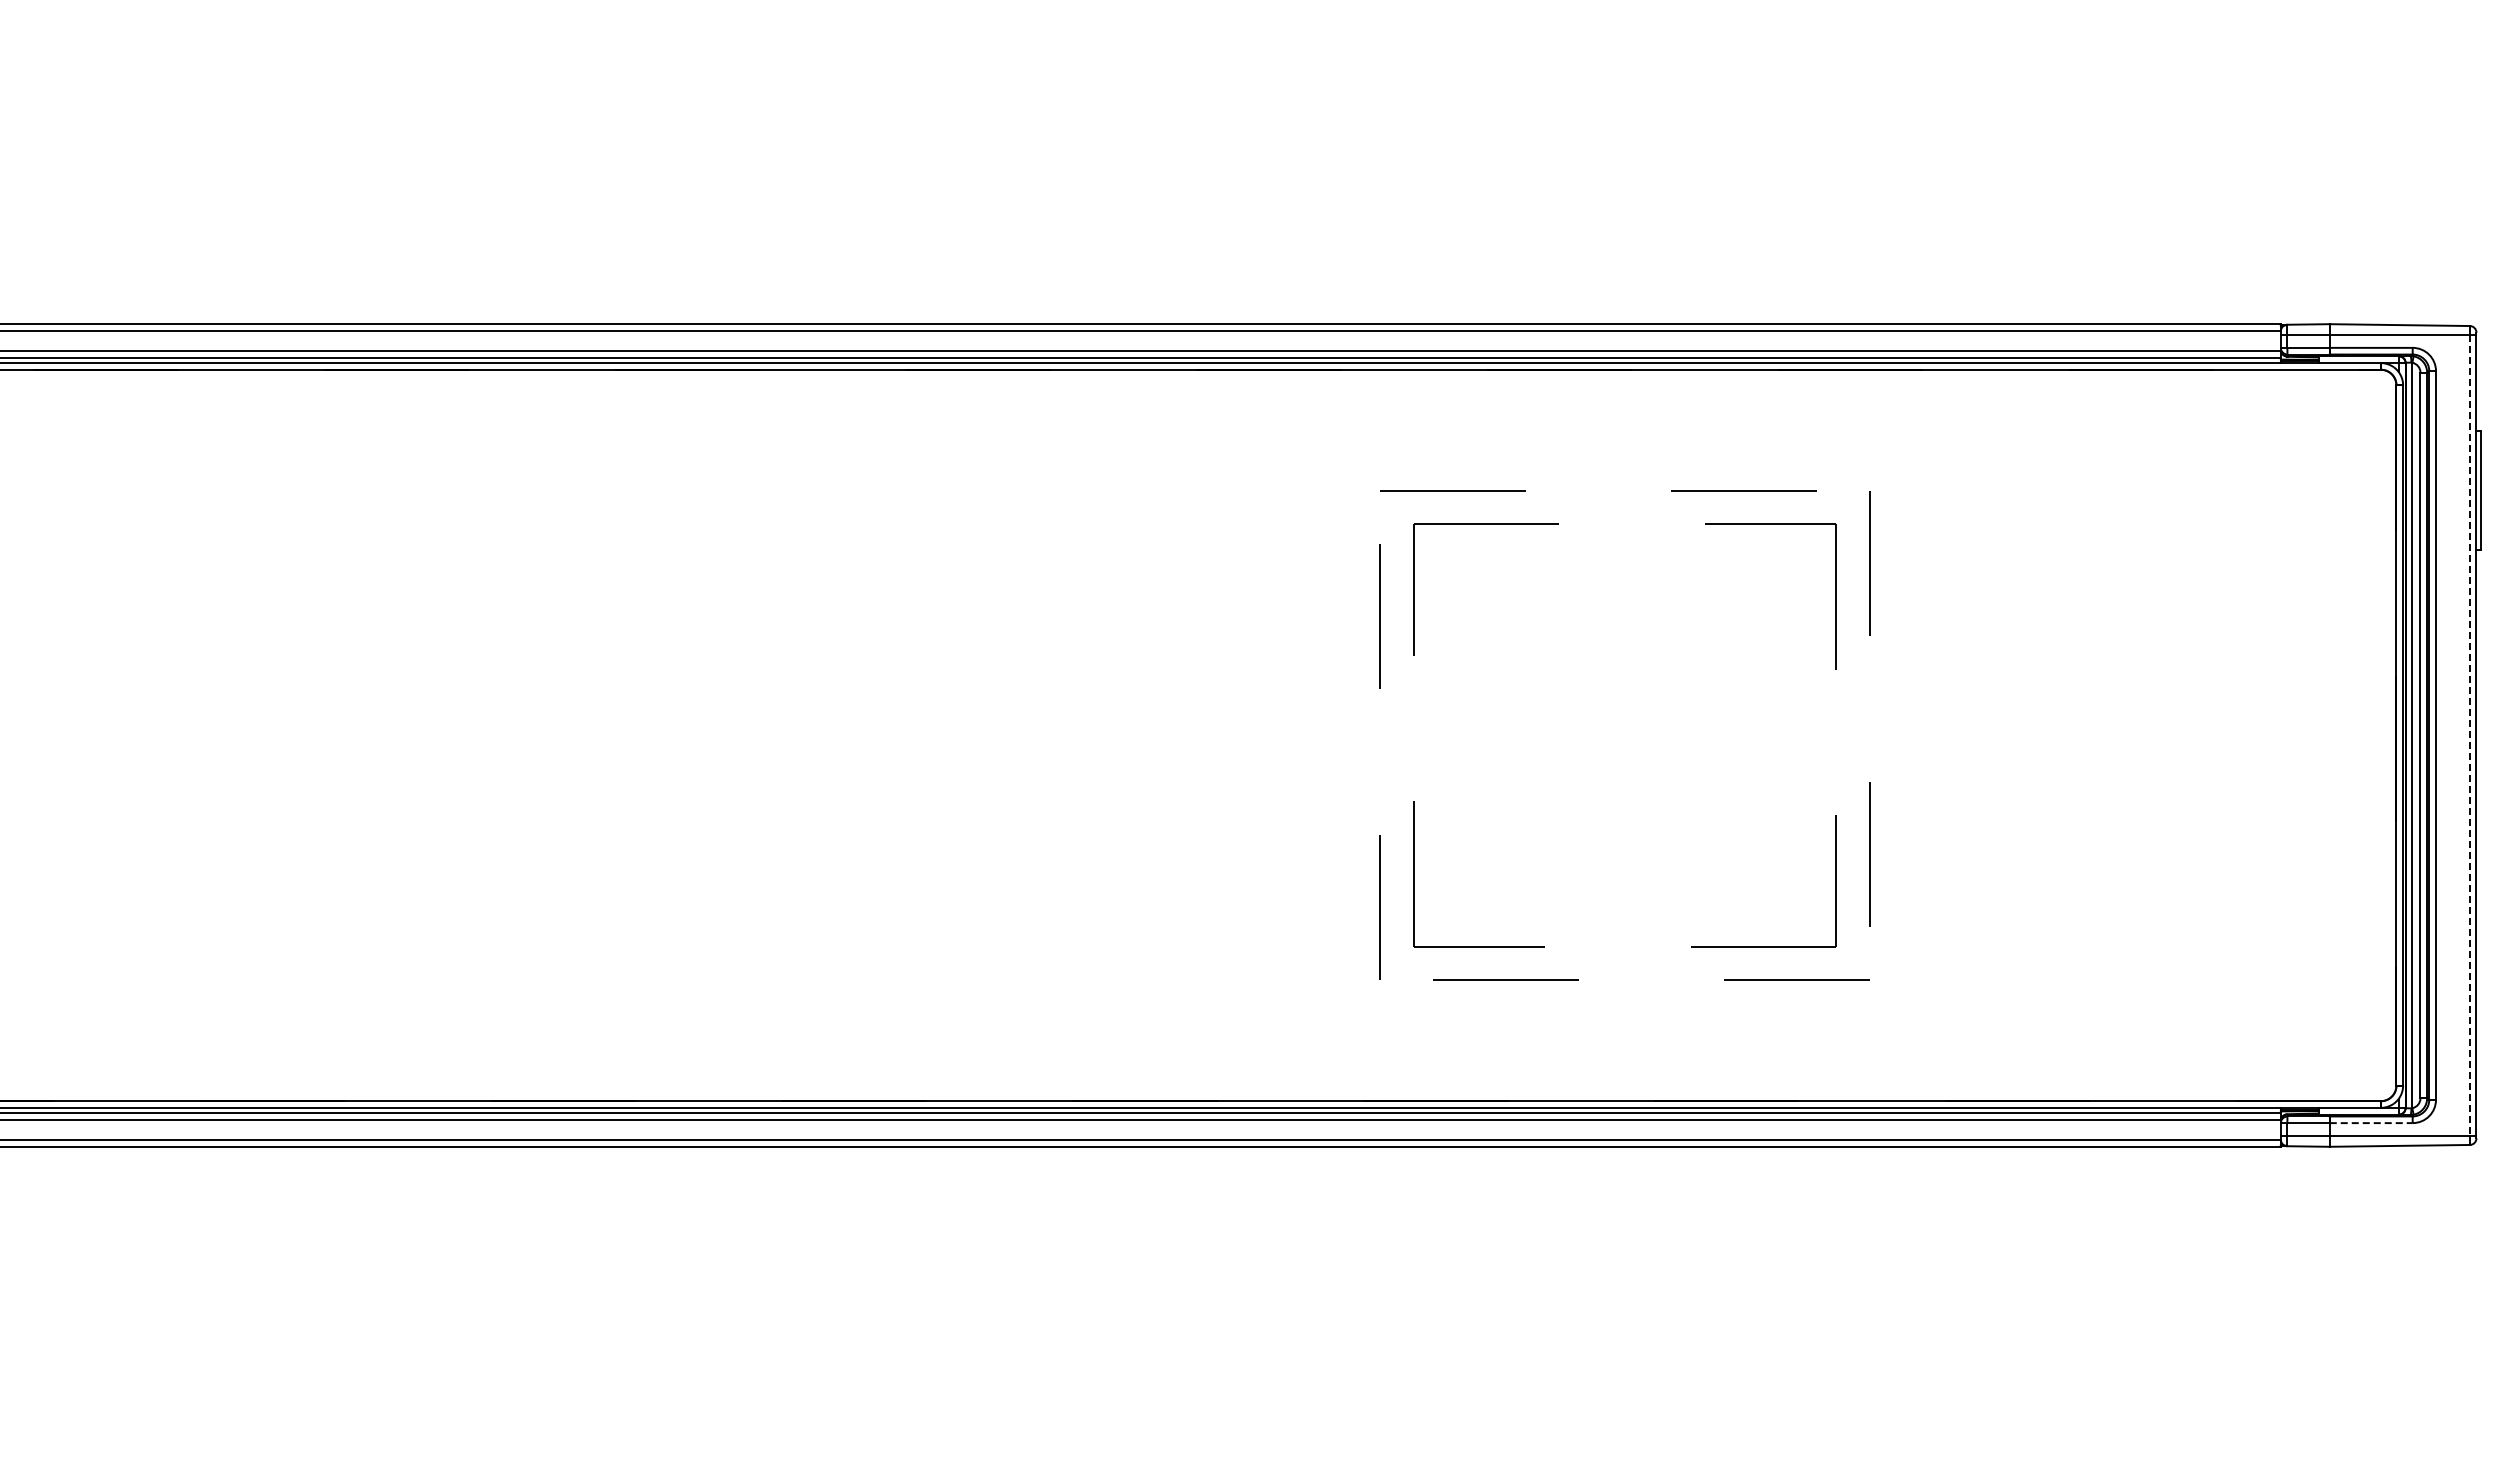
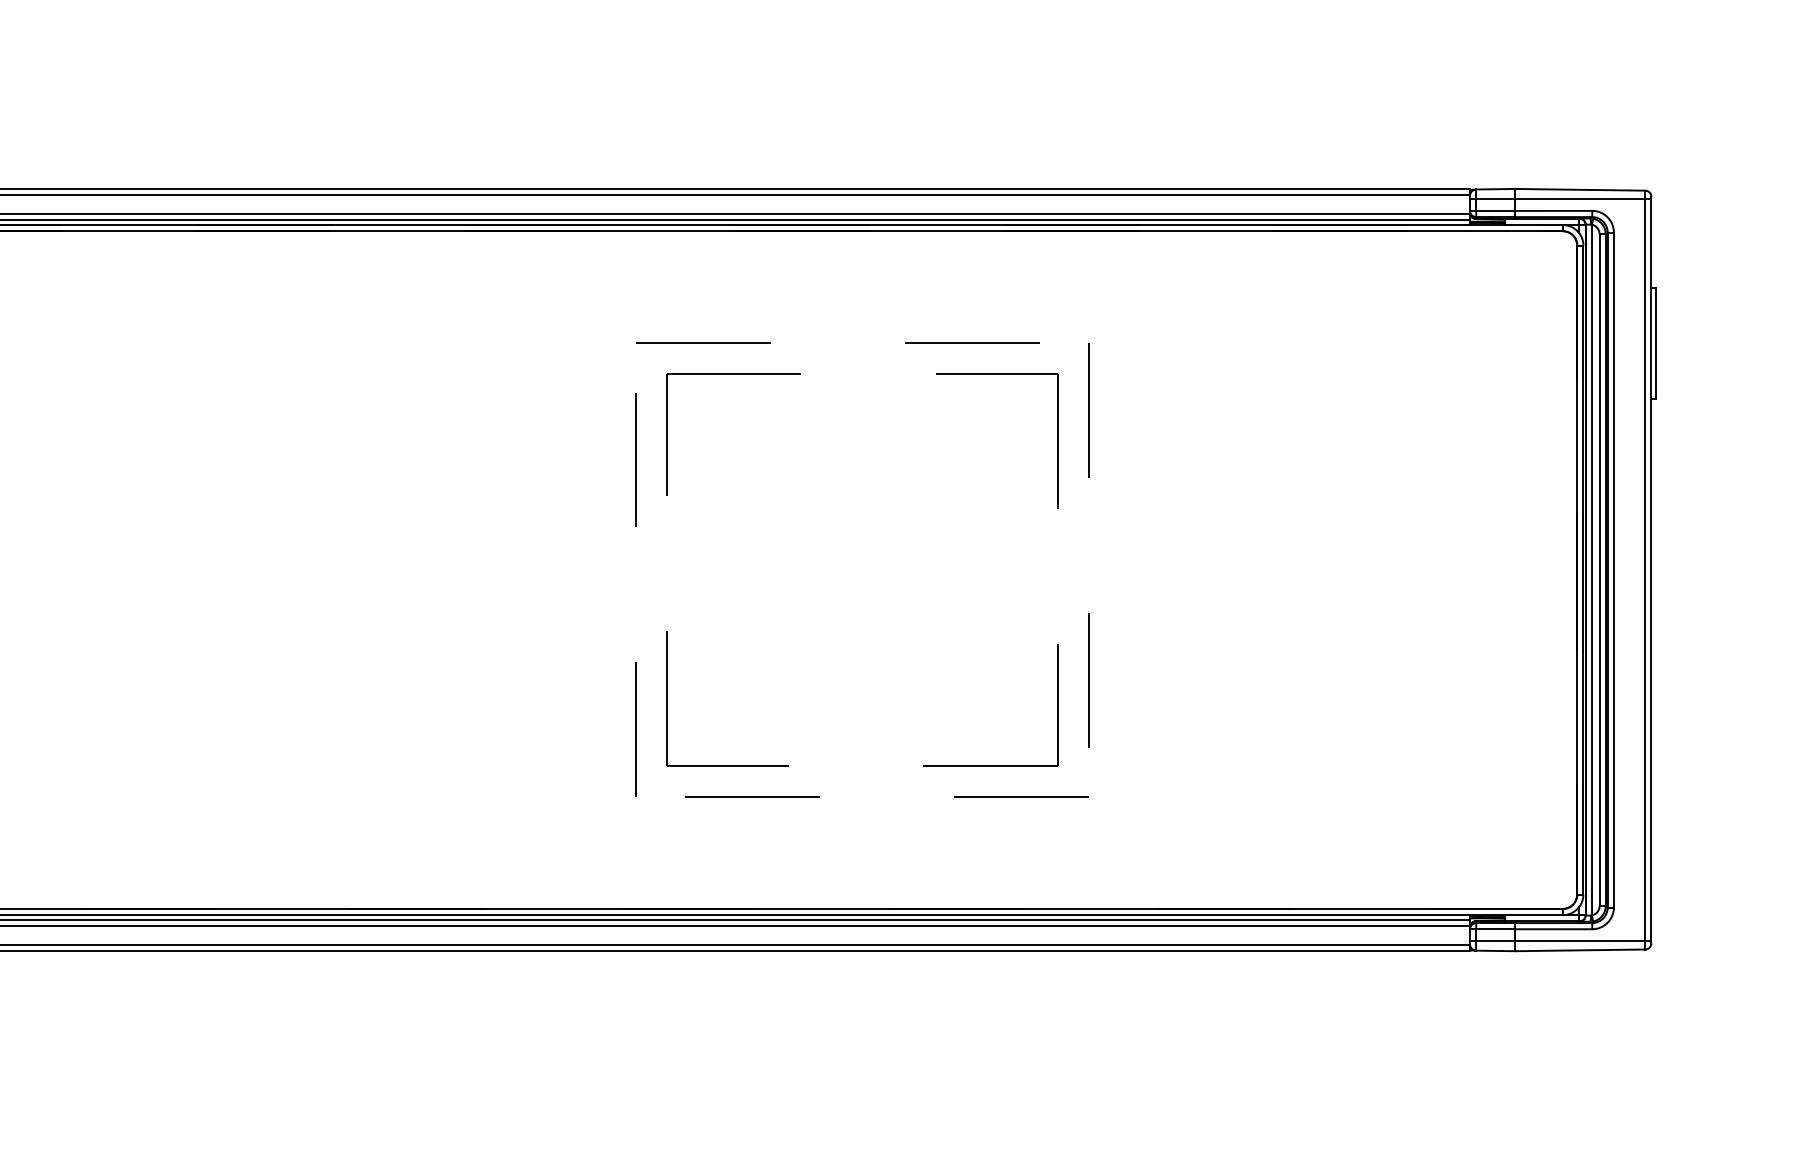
line: (2469, 735) -> (1644, 570), dashed -> solid
line: (2371, 1123) -> (1554, 929), dashed -> solid

